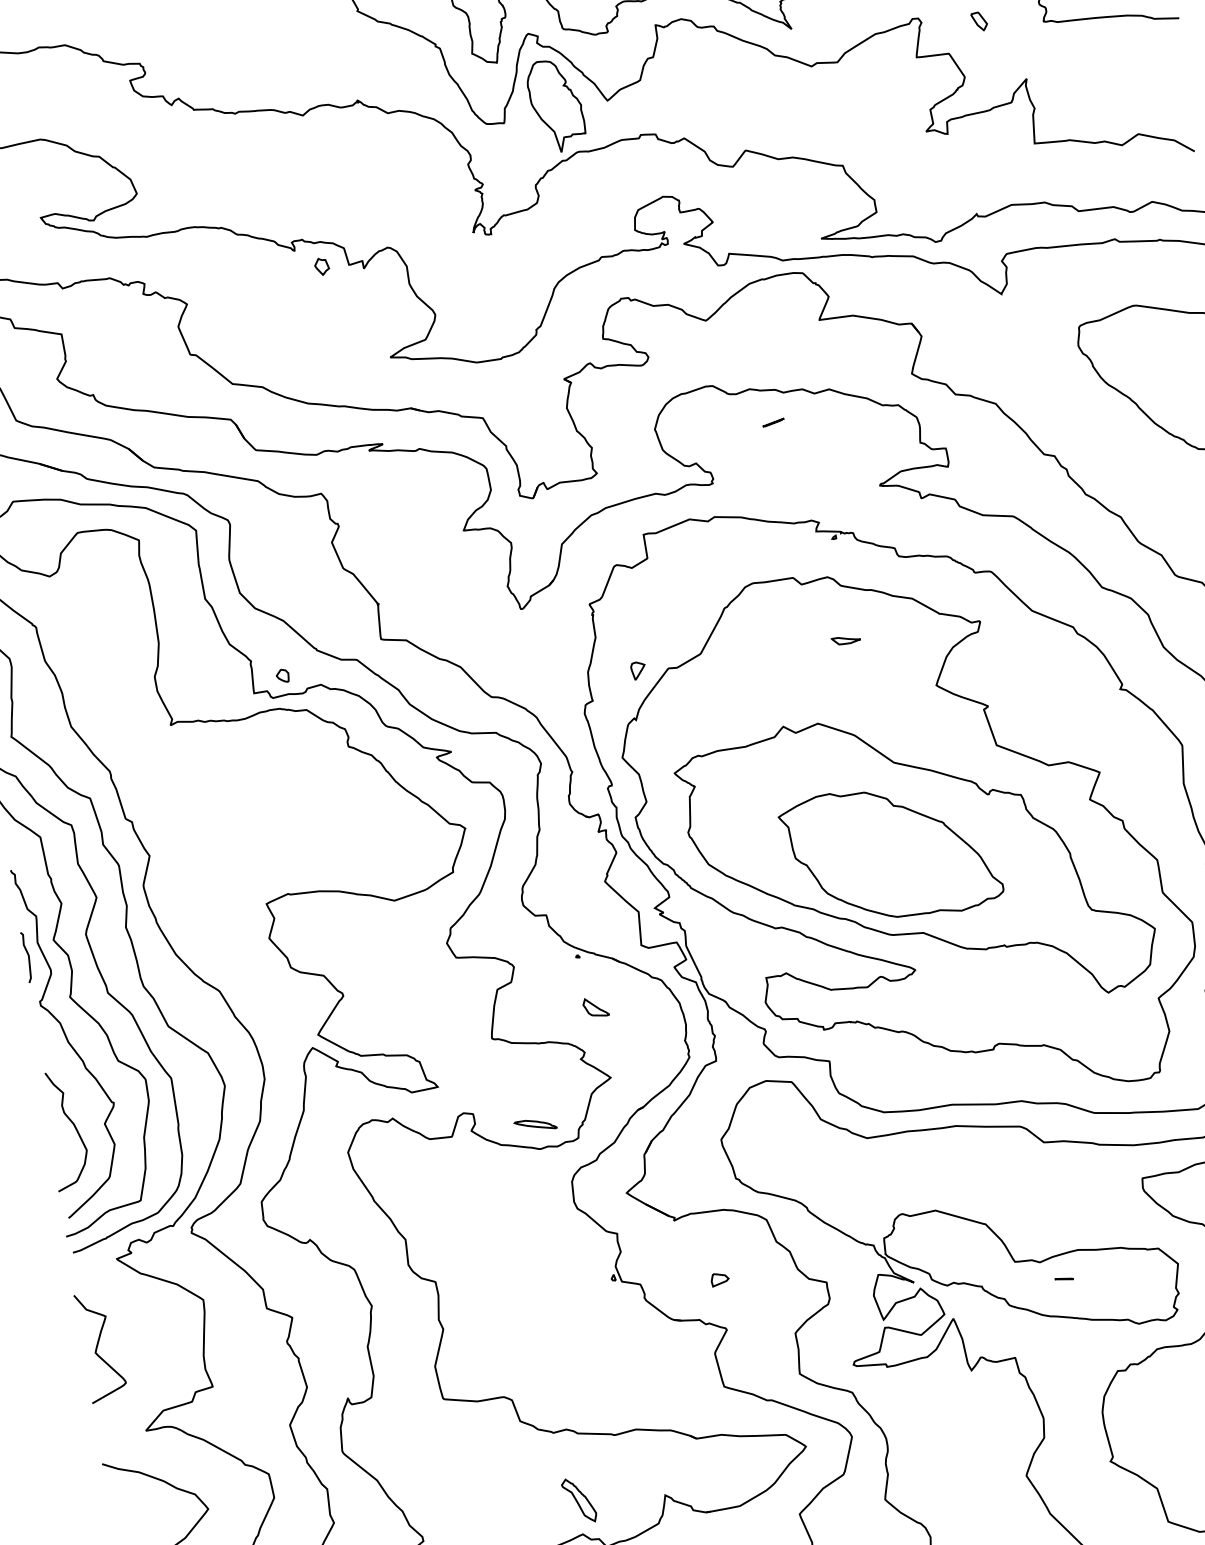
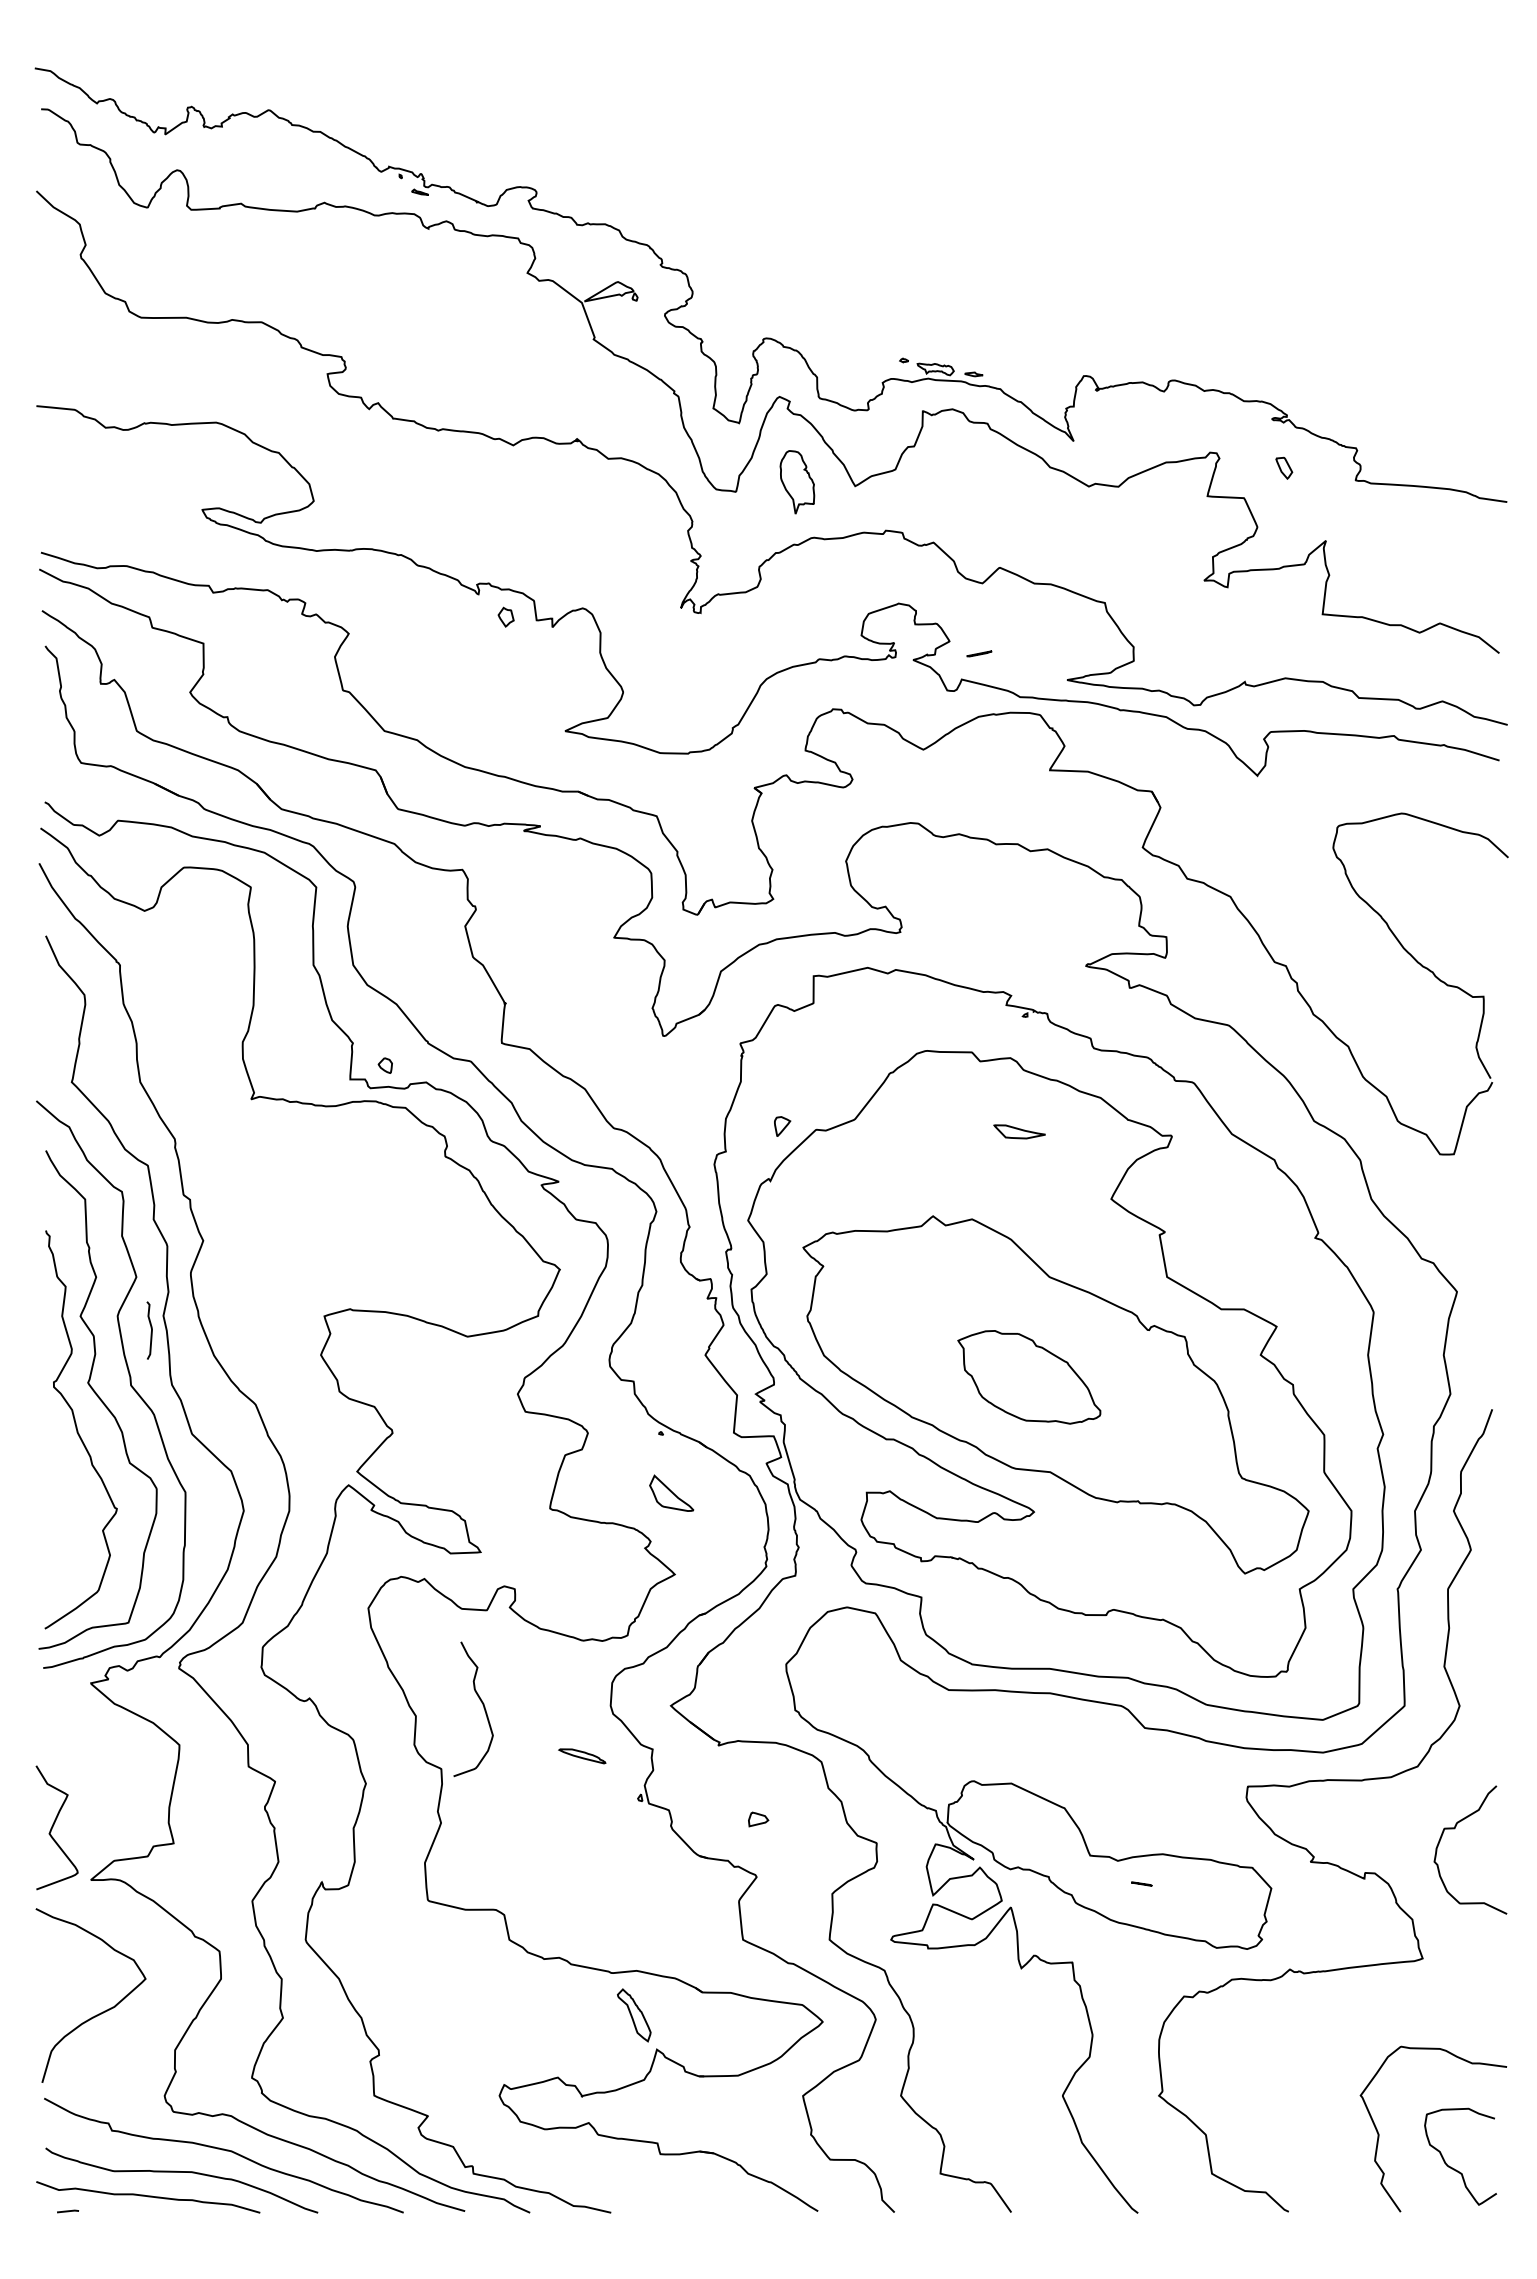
part: (556, 105) -> (797, 482), size x0.6
line: (773, 422) -> (979, 653), moved
part: (845, 640) -> (1018, 1131), size x1.6
part: (891, 853) -> (1029, 1377), size x0.6
curve: (28, 957) -> (151, 1330), moved
part: (595, 1007) -> (671, 1493), size x1.6
curve: (73, 1125) -> (482, 1705), moved
part: (535, 1125) -> (582, 1756), moved
curve: (98, 1346) -> (53, 1827), moved
part: (579, 1500) -> (634, 2015), moved

